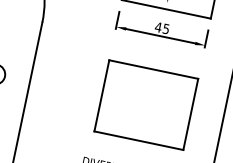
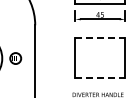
line: (153, 70) -> (100, 38), solid -> dashed
line: (139, 139) -> (100, 77), solid -> dashed

